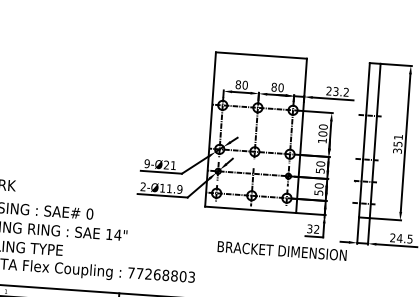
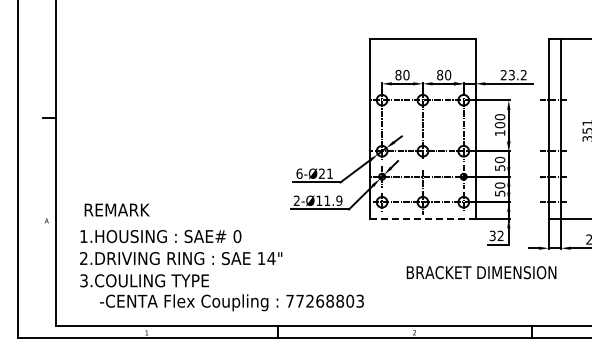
text: (147, 163) -> (299, 173), 9-Ø21 -> 6-Ø21
line: (250, 209) -> (422, 218), solid -> dashed
text: (282, 250) -> (481, 272), moved

